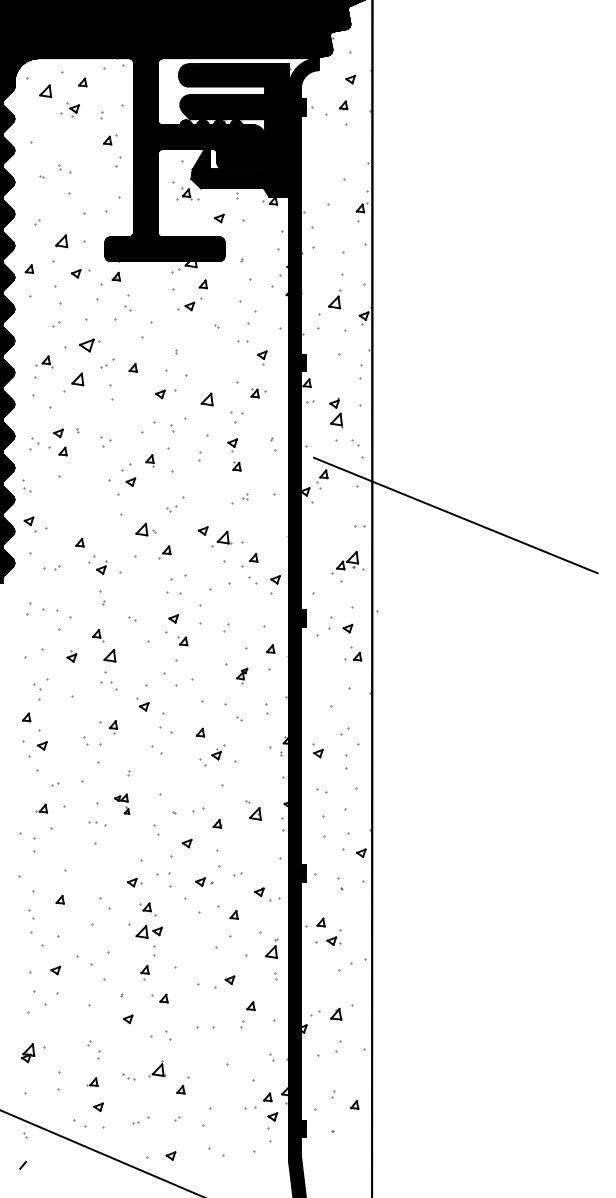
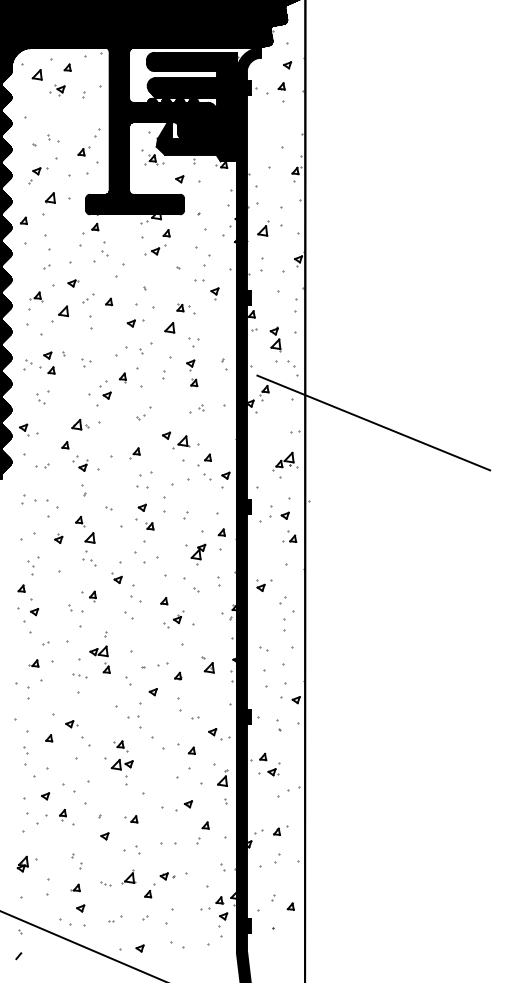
part: (110, 139) -> (83, 151), moved
part: (80, 273) -> (40, 171), moved
part: (334, 299) -> (262, 228), moved
part: (89, 345) -> (73, 283), size x0.62
part: (258, 393) -> (183, 308), moved
part: (26, 485) -> (40, 398), moved
part: (145, 529) -> (79, 424), moved
part: (242, 675) -> (198, 554), size x1.67
part: (317, 750) -> (260, 585), moved
part: (121, 804) -> (99, 660), size x1.67
part: (204, 881) -> (167, 875), moved
part: (134, 882) -> (71, 724), moved
part: (144, 972) -> (62, 815), moved
part: (341, 1012) -> (279, 830), size x0.71

